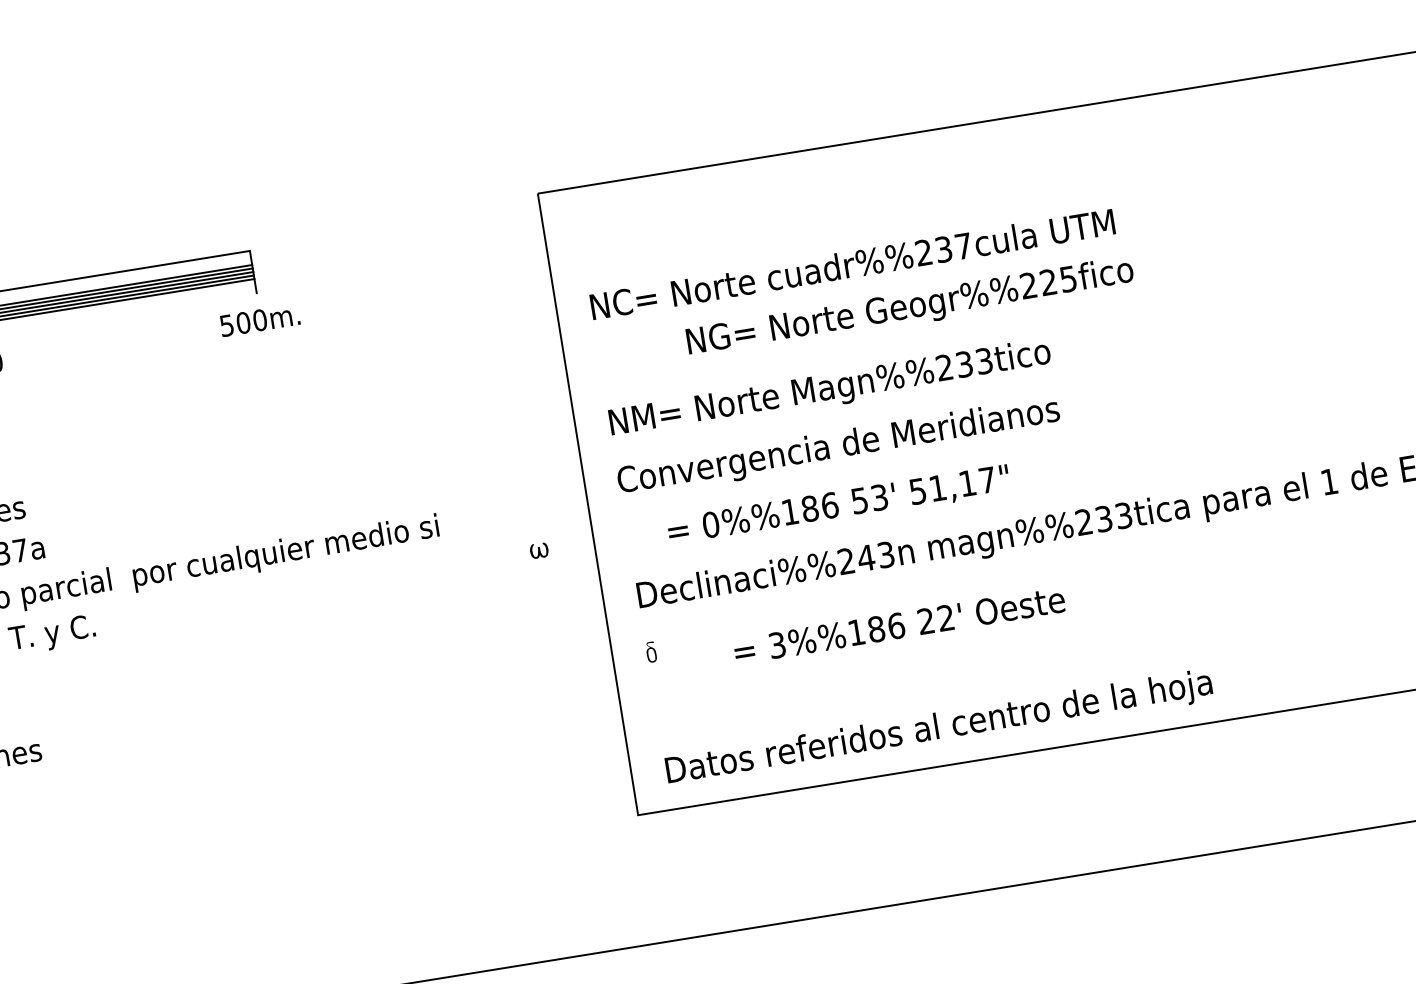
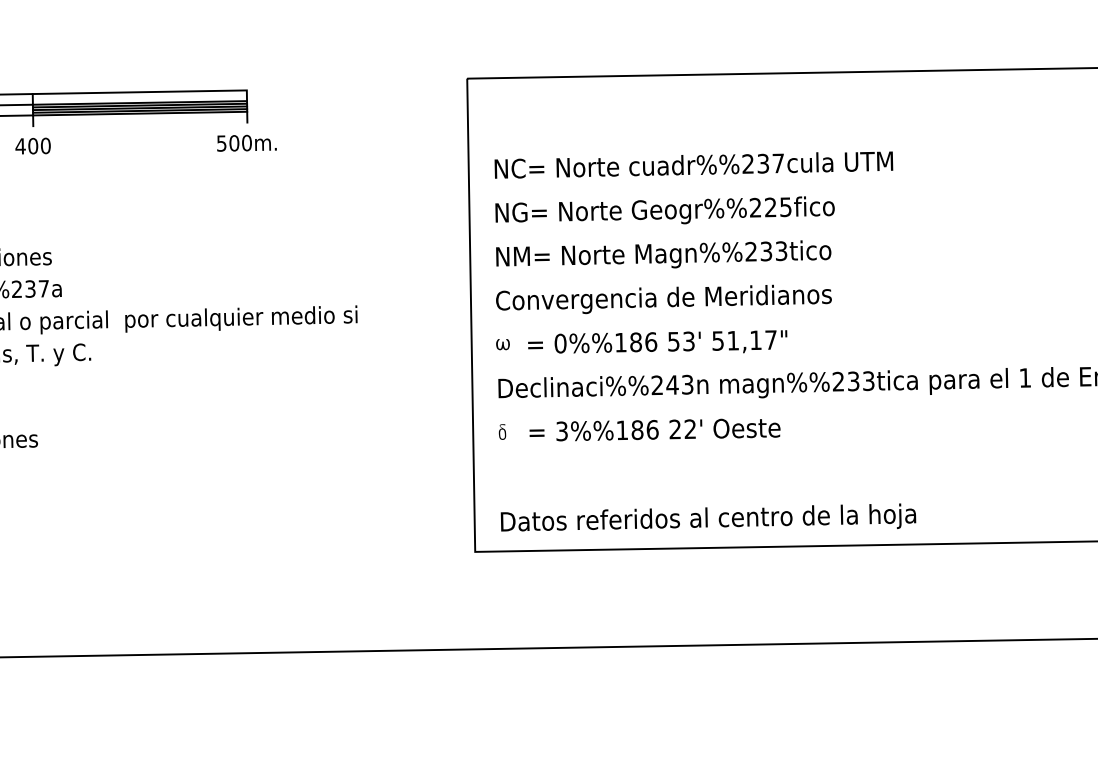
text: (909, 306) -> (664, 210), moved
part: (538, 550) -> (502, 344), moved
text: (898, 625) -> (654, 429), moved

